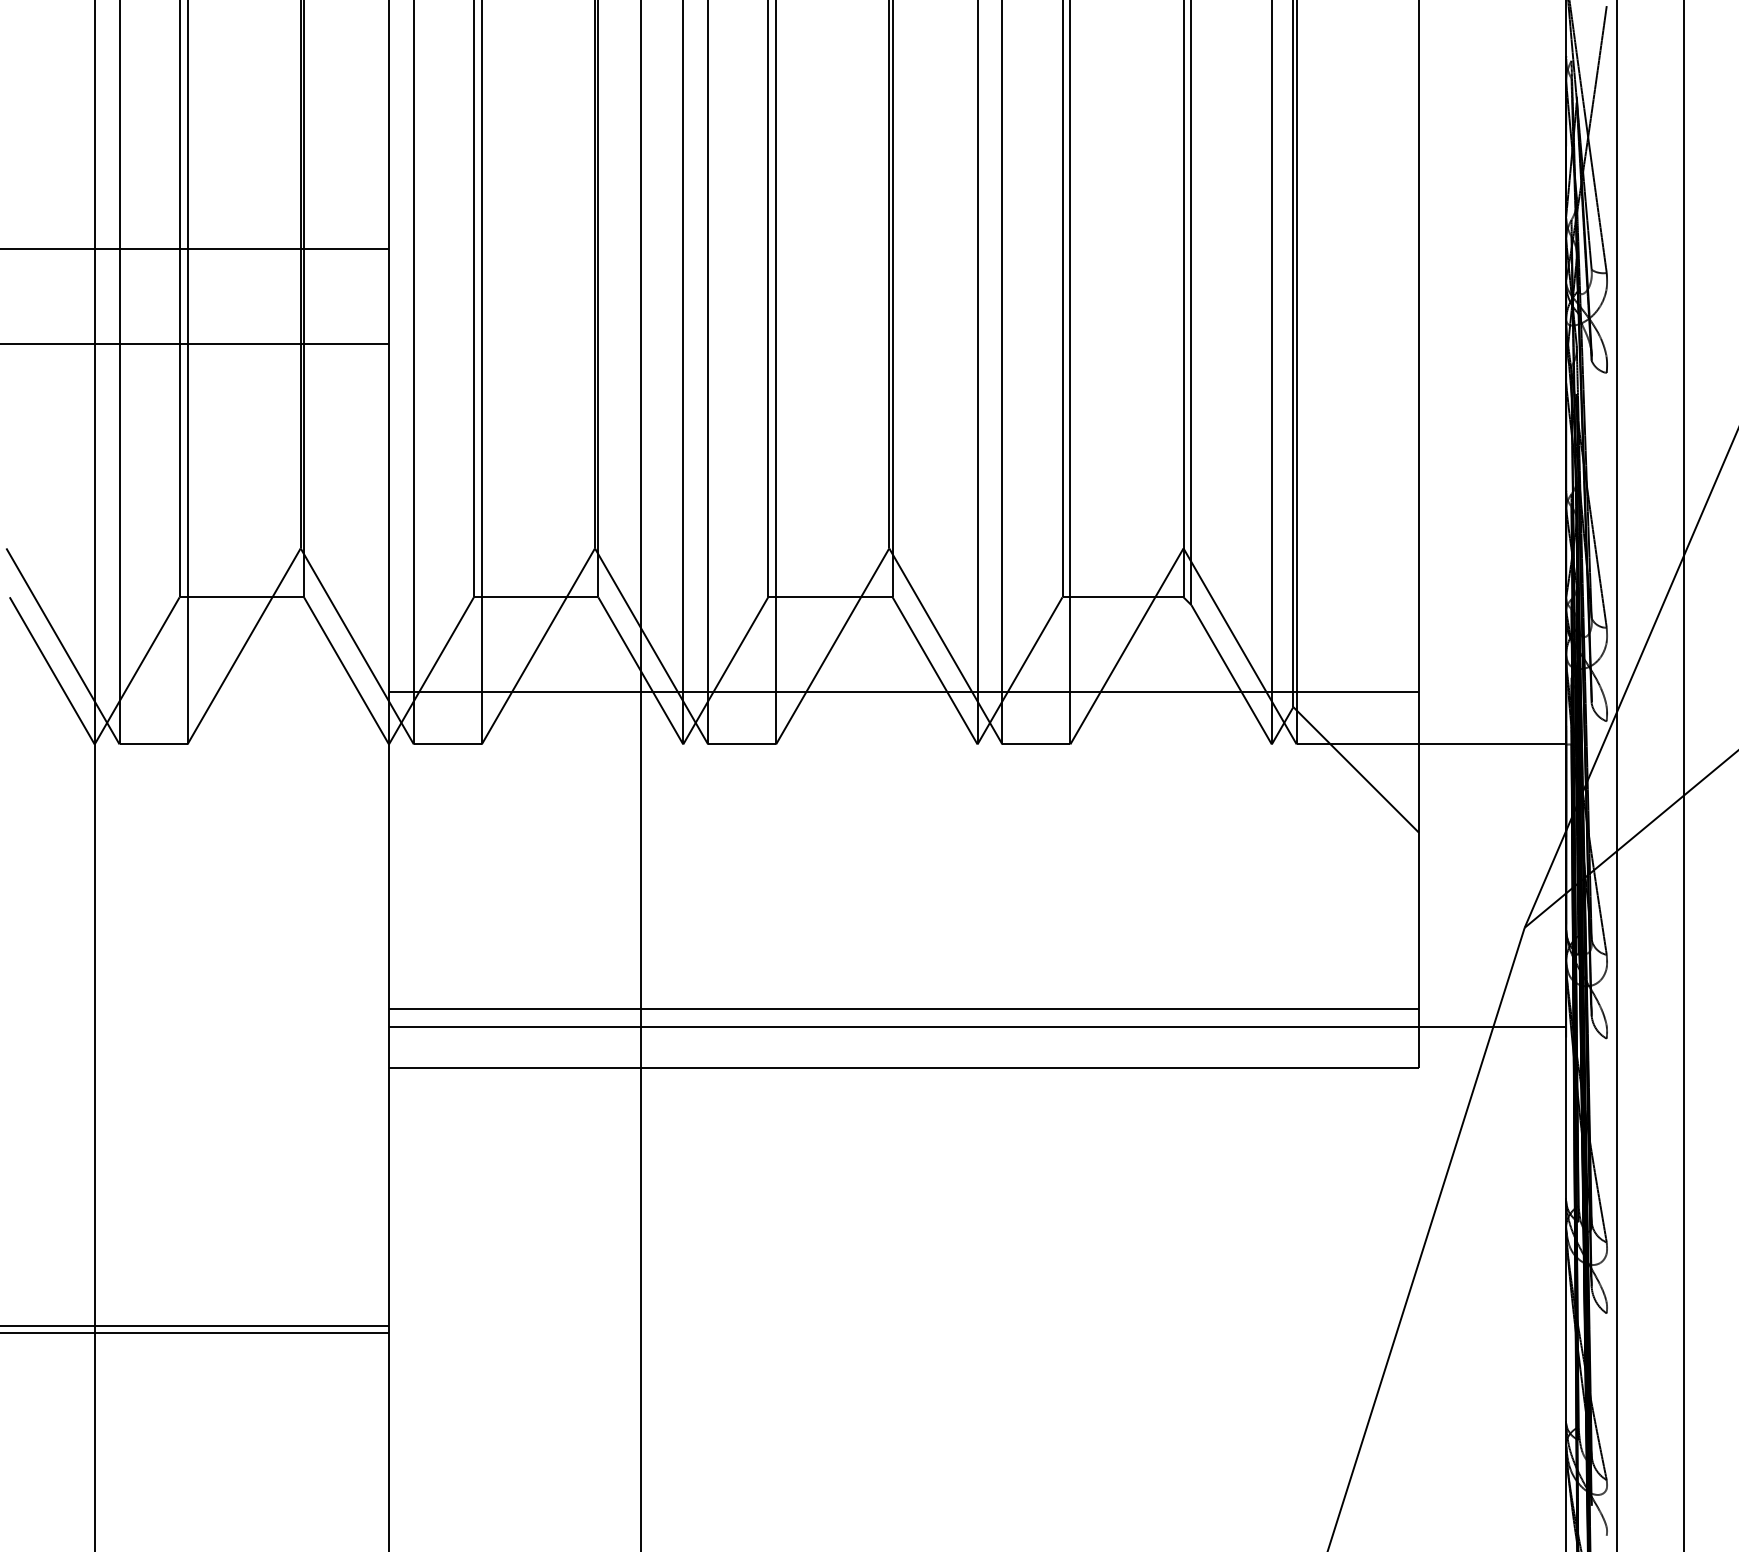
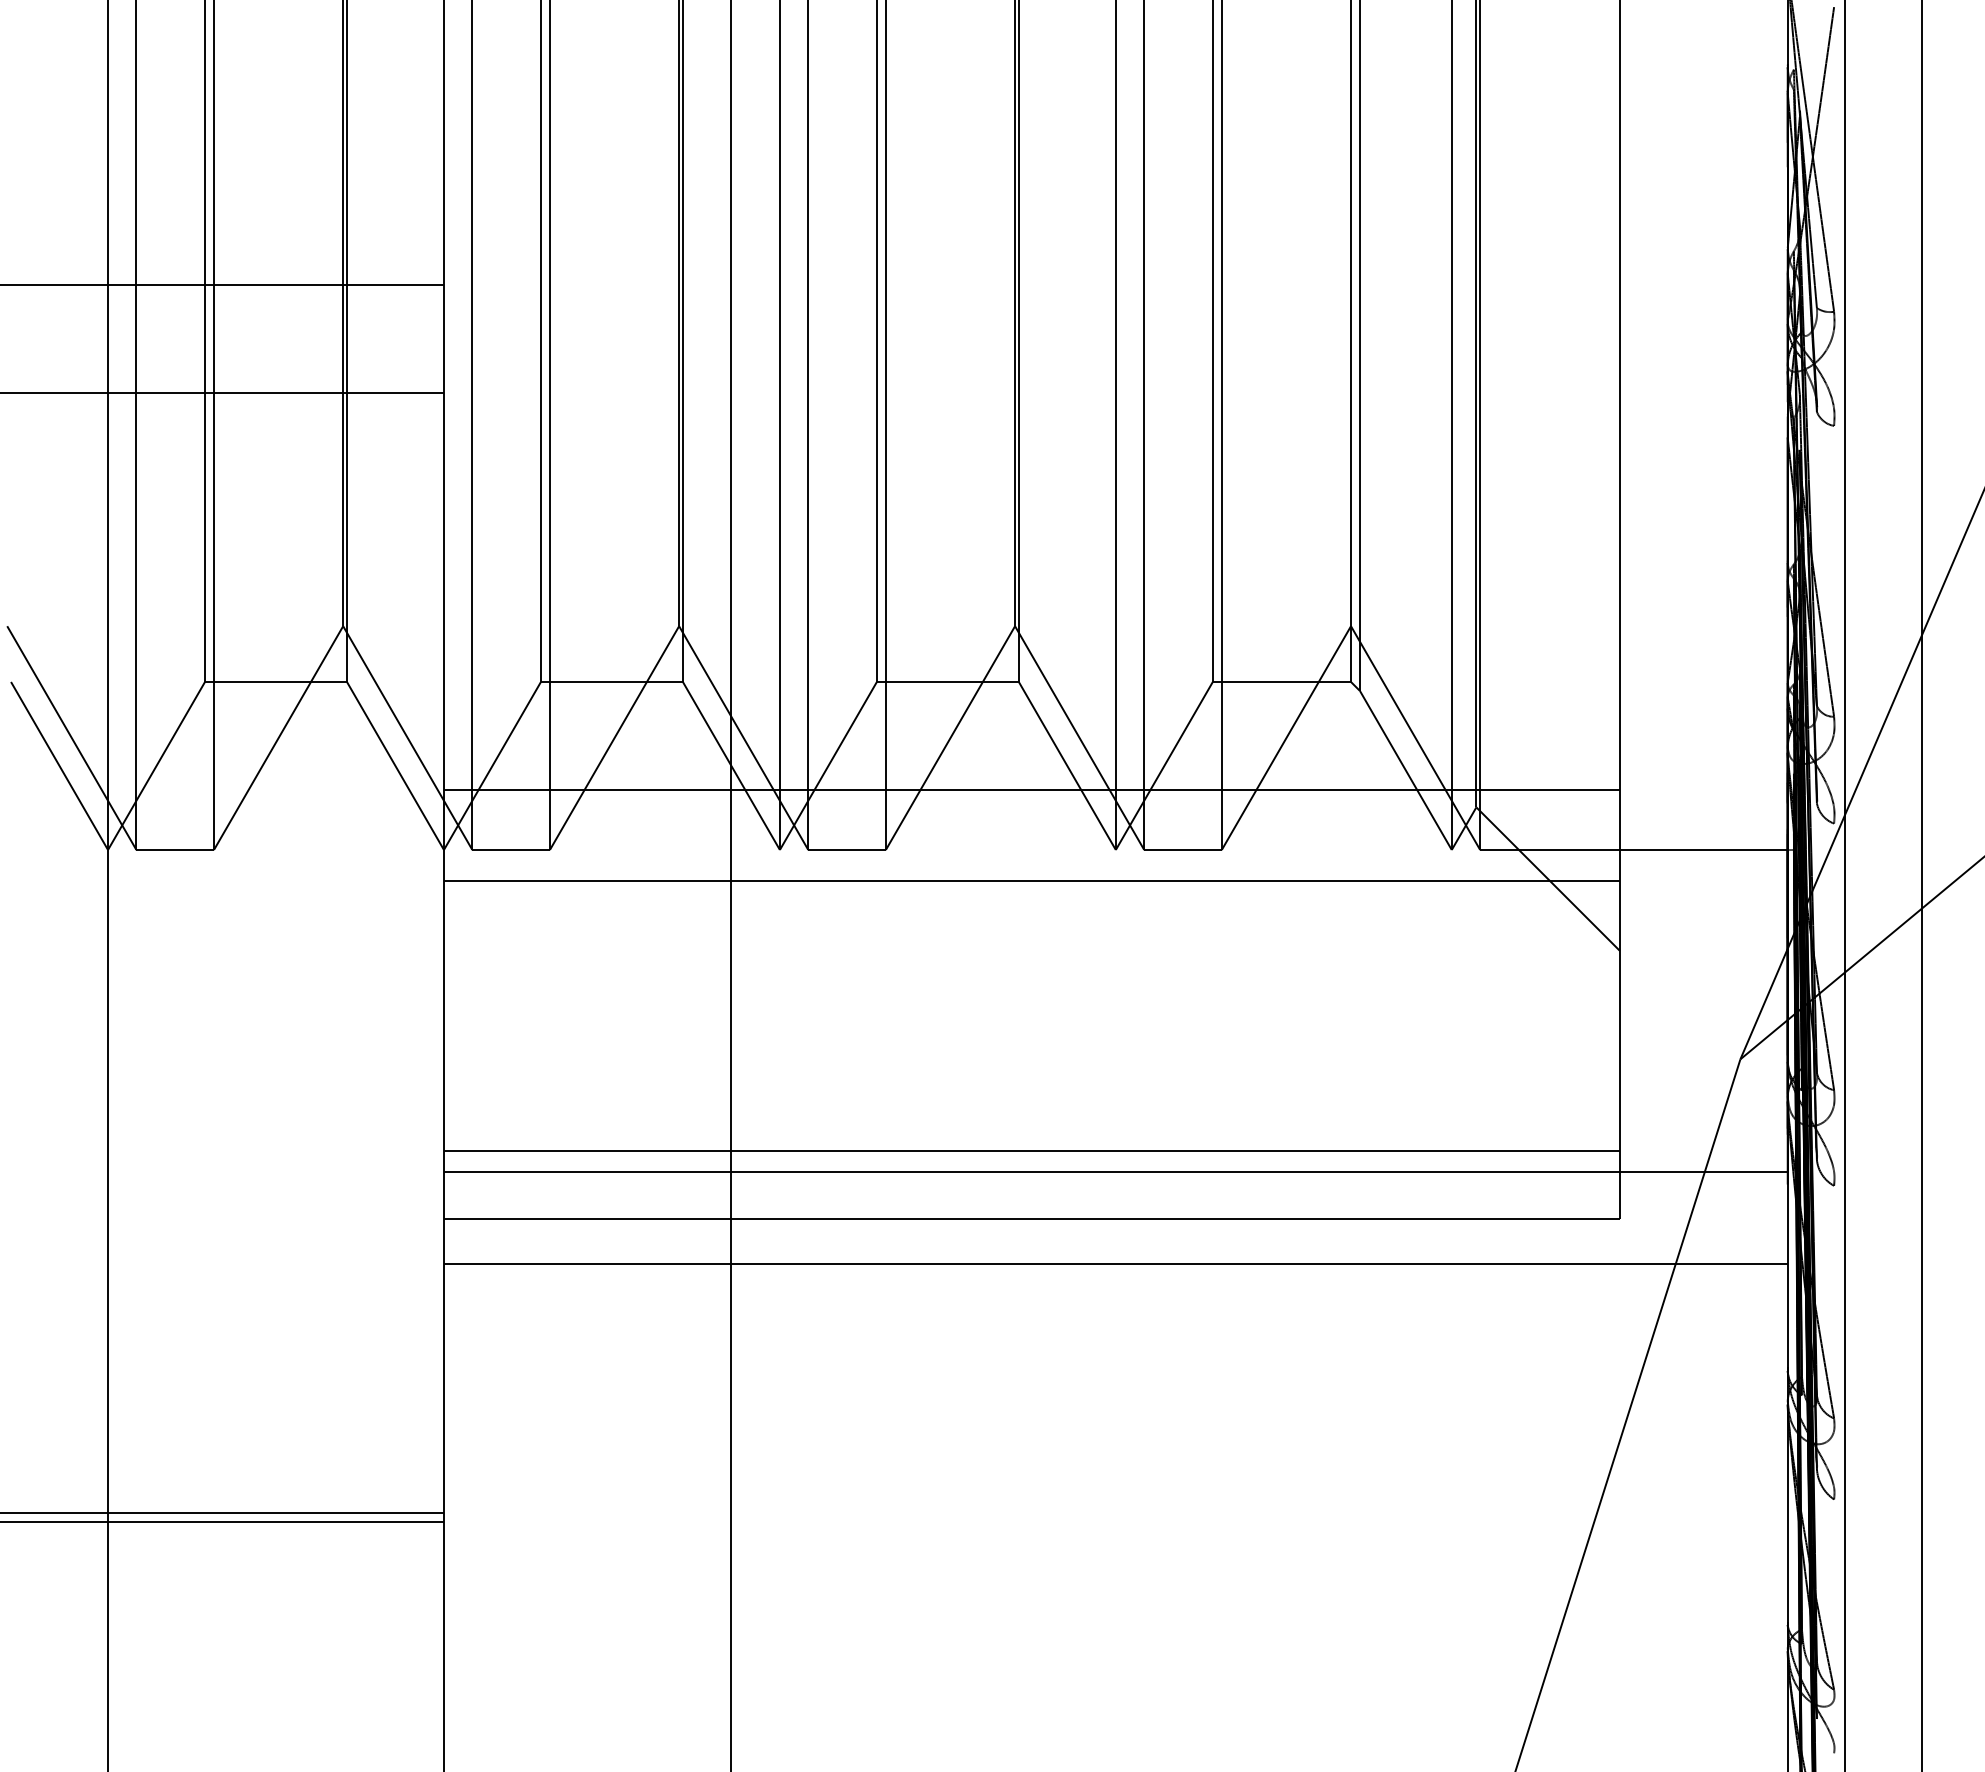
line: (903, 771) -> (1031, 880), added
line: (977, 1107) -> (1115, 1264), added

